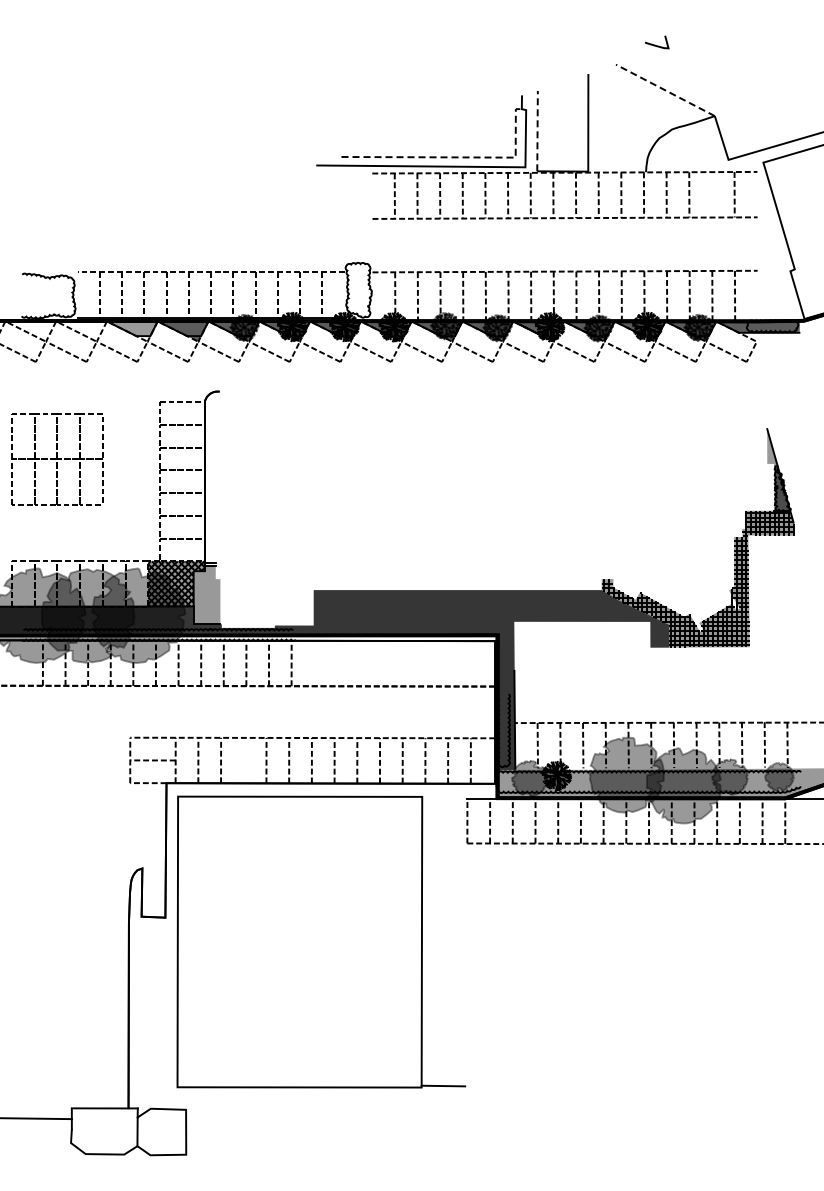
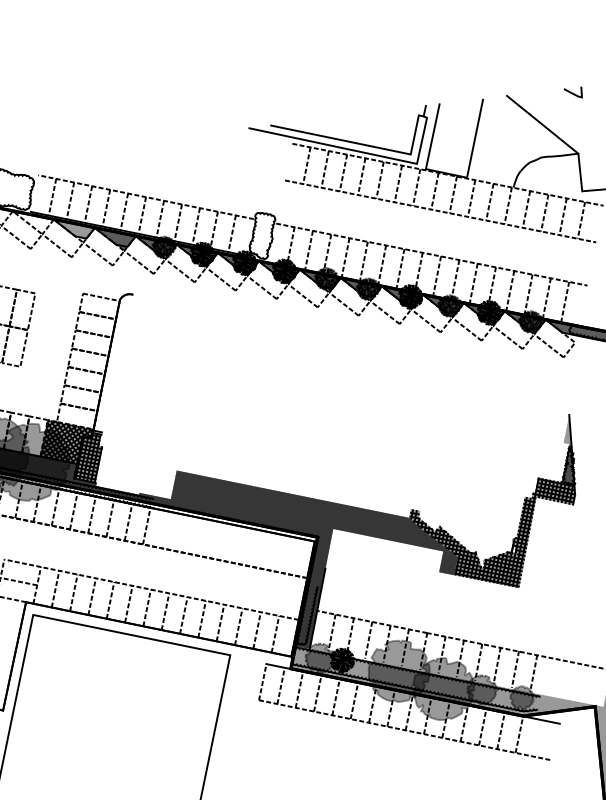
curve: (655, 44) -> (572, 92), moved
line: (665, 90) -> (542, 124), dashed -> solid
line: (537, 130) -> (432, 136), dashed -> solid
line: (456, 157) -> (362, 144), dashed -> solid
line: (711, 194) -> (562, 216), added
hatch: (206, 594) -> (89, 456), added
line: (243, 760) -> (91, 596), added

